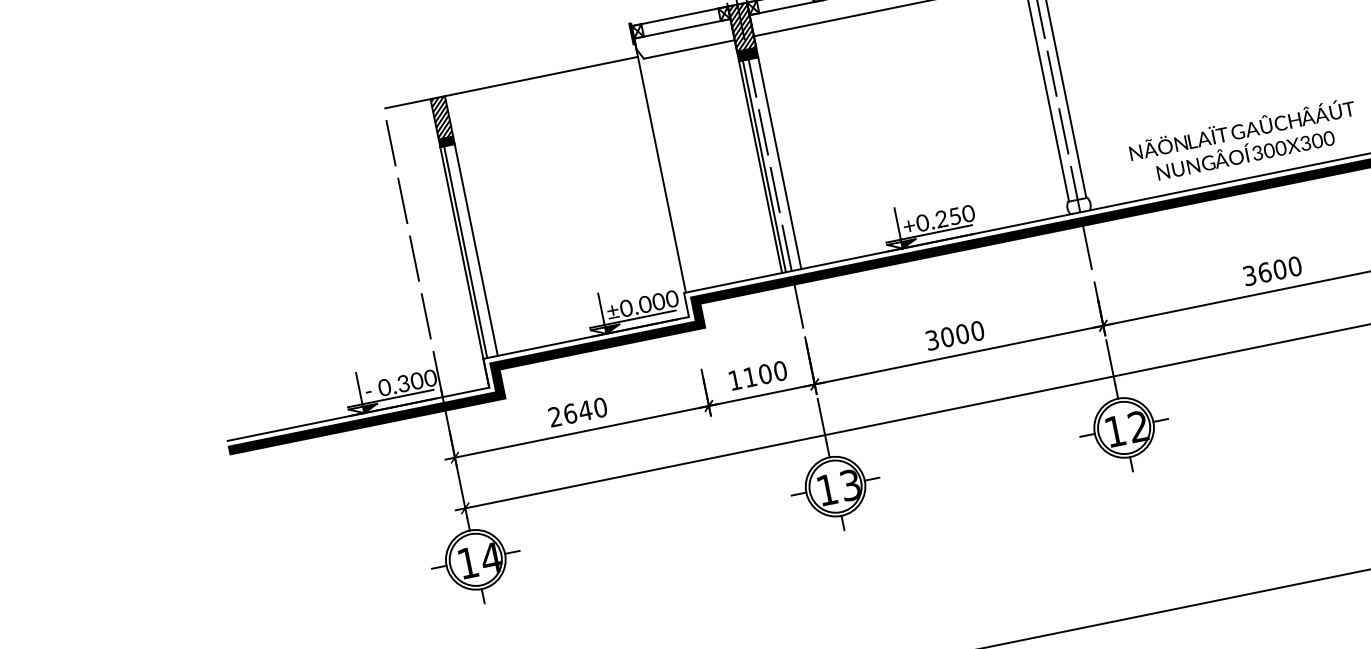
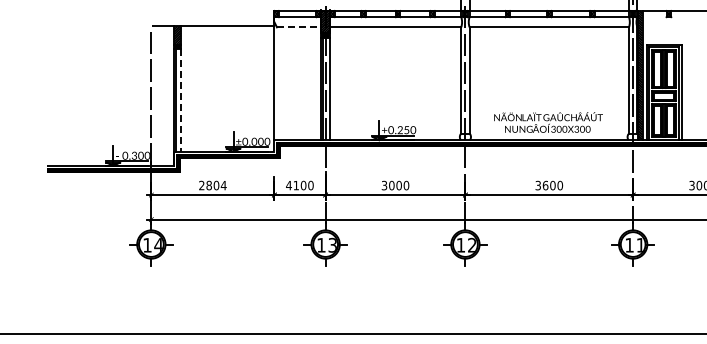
line: (690, 49) -> (299, 27), solid -> dashed
line: (475, 252) -> (180, 101), solid -> dashed
text: (734, 380) -> (288, 185), 1100 -> 4100
text: (585, 410) -> (216, 185), 2640 -> 2804

